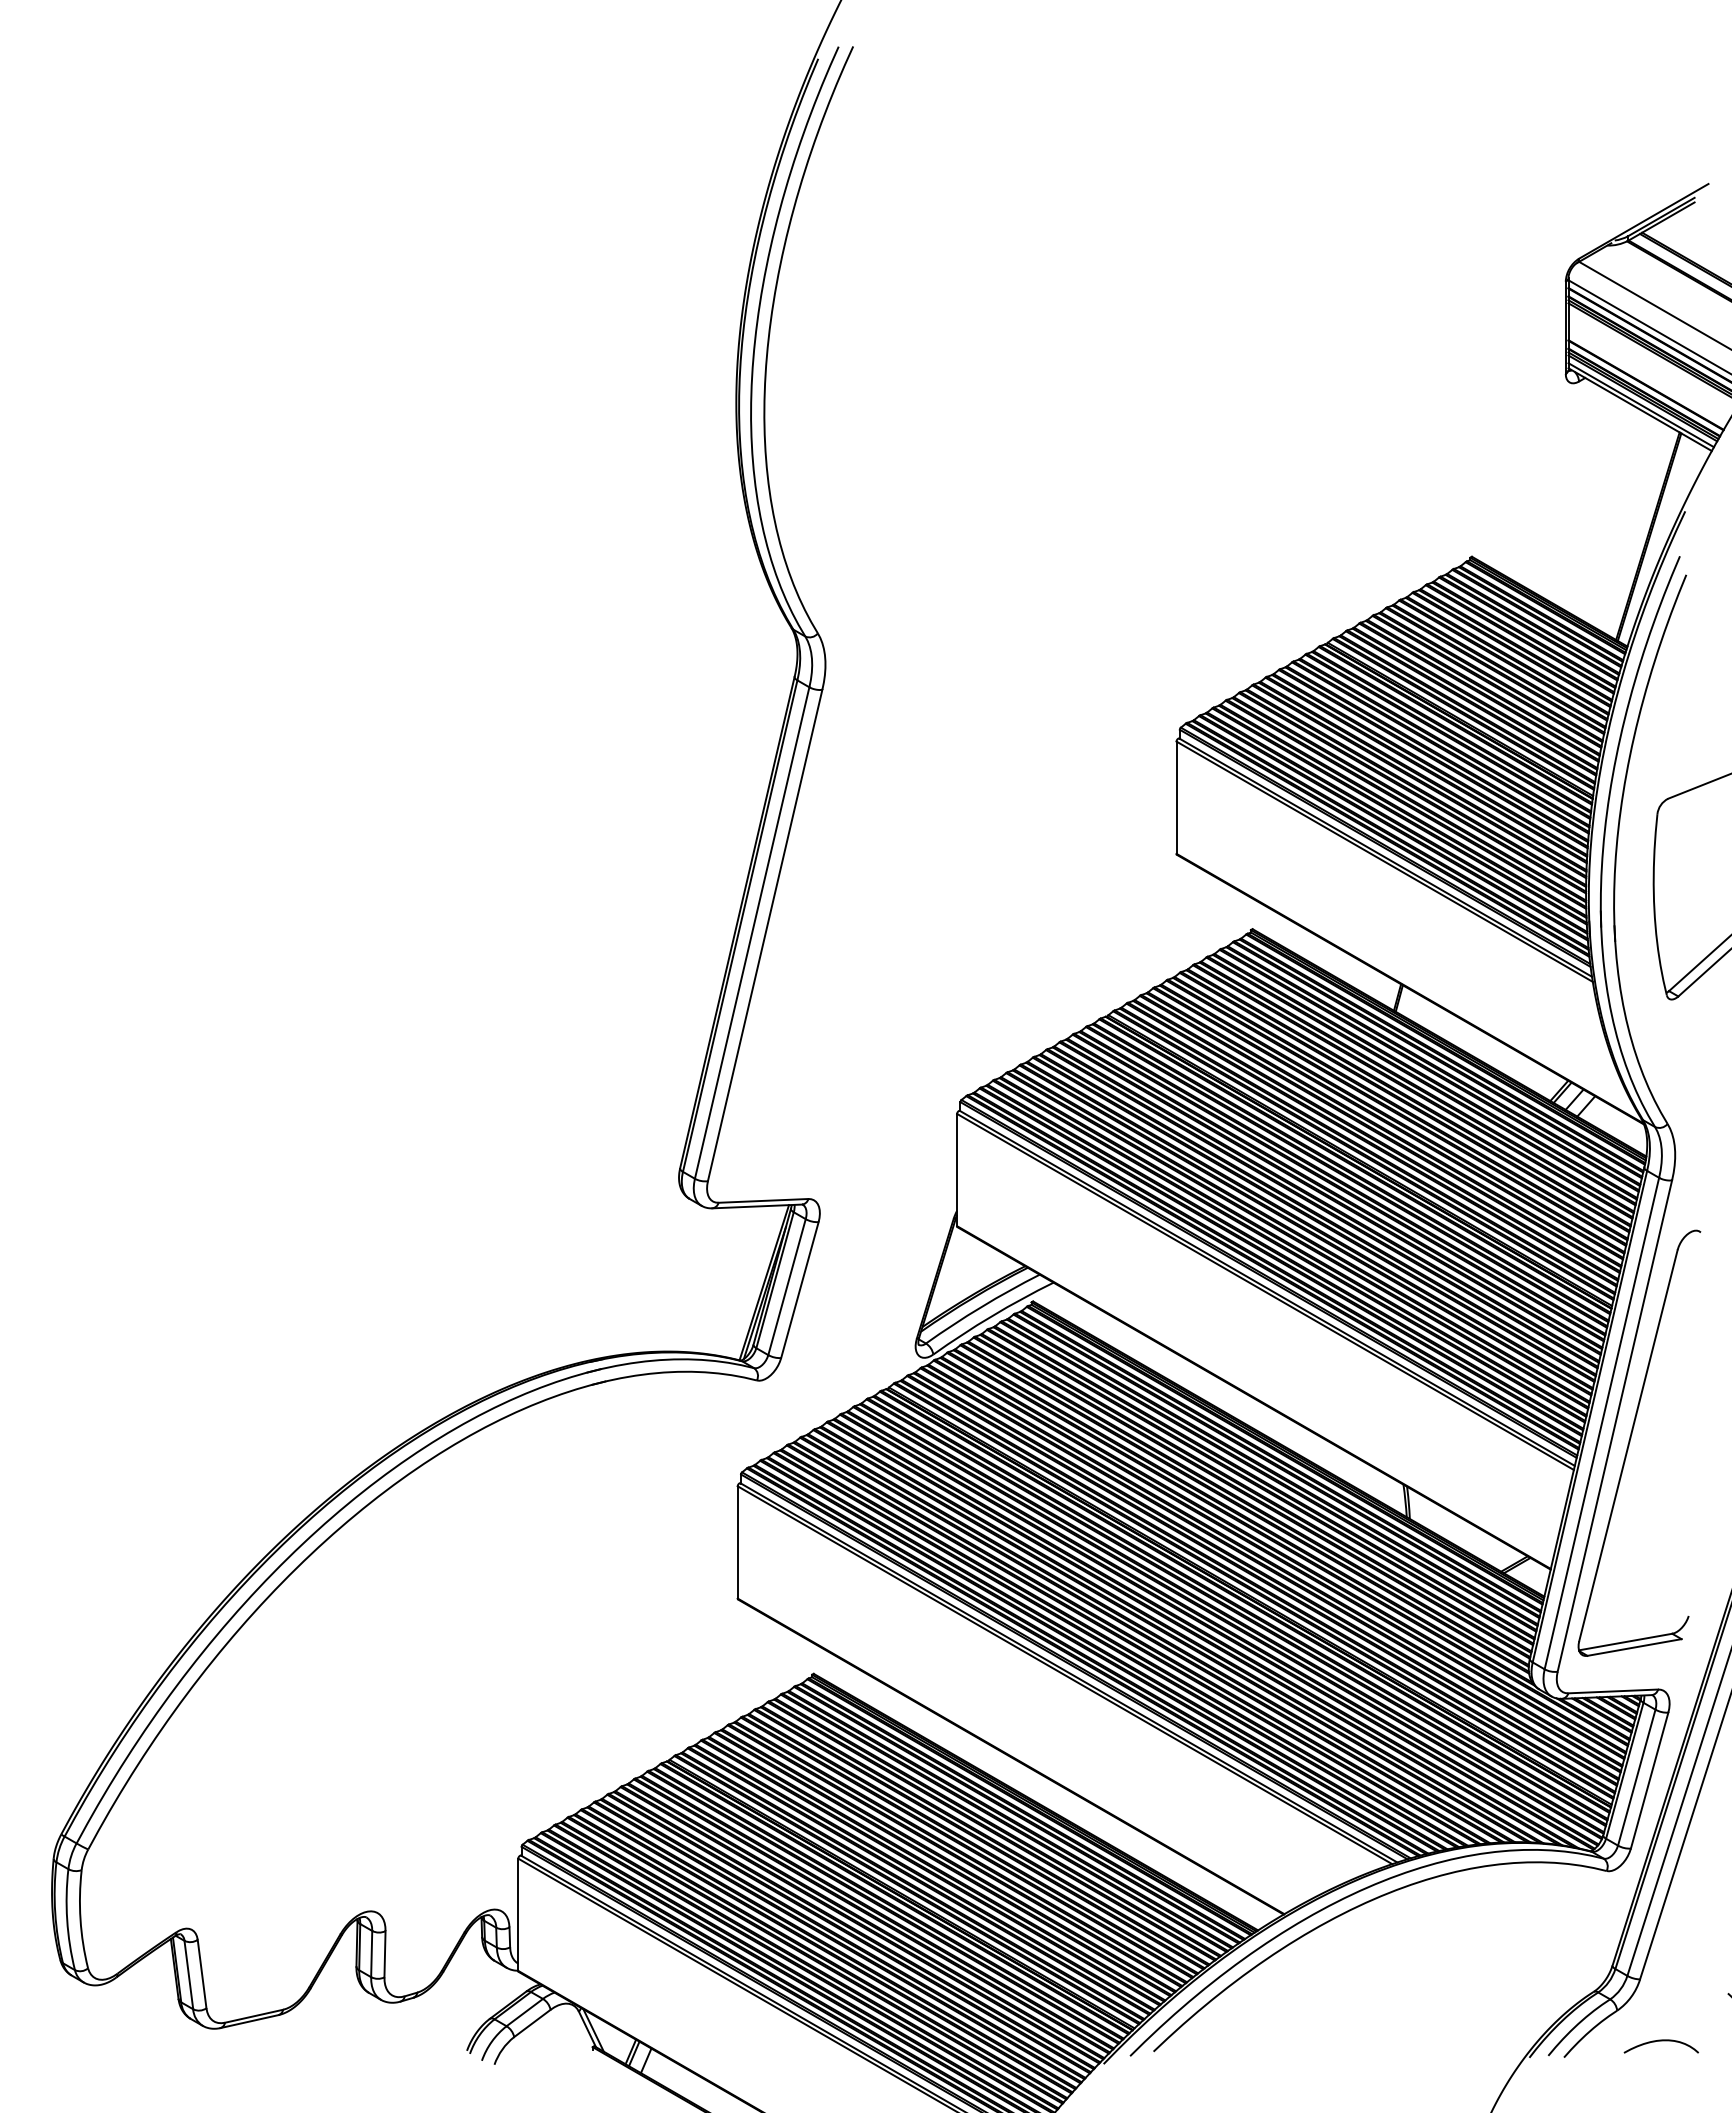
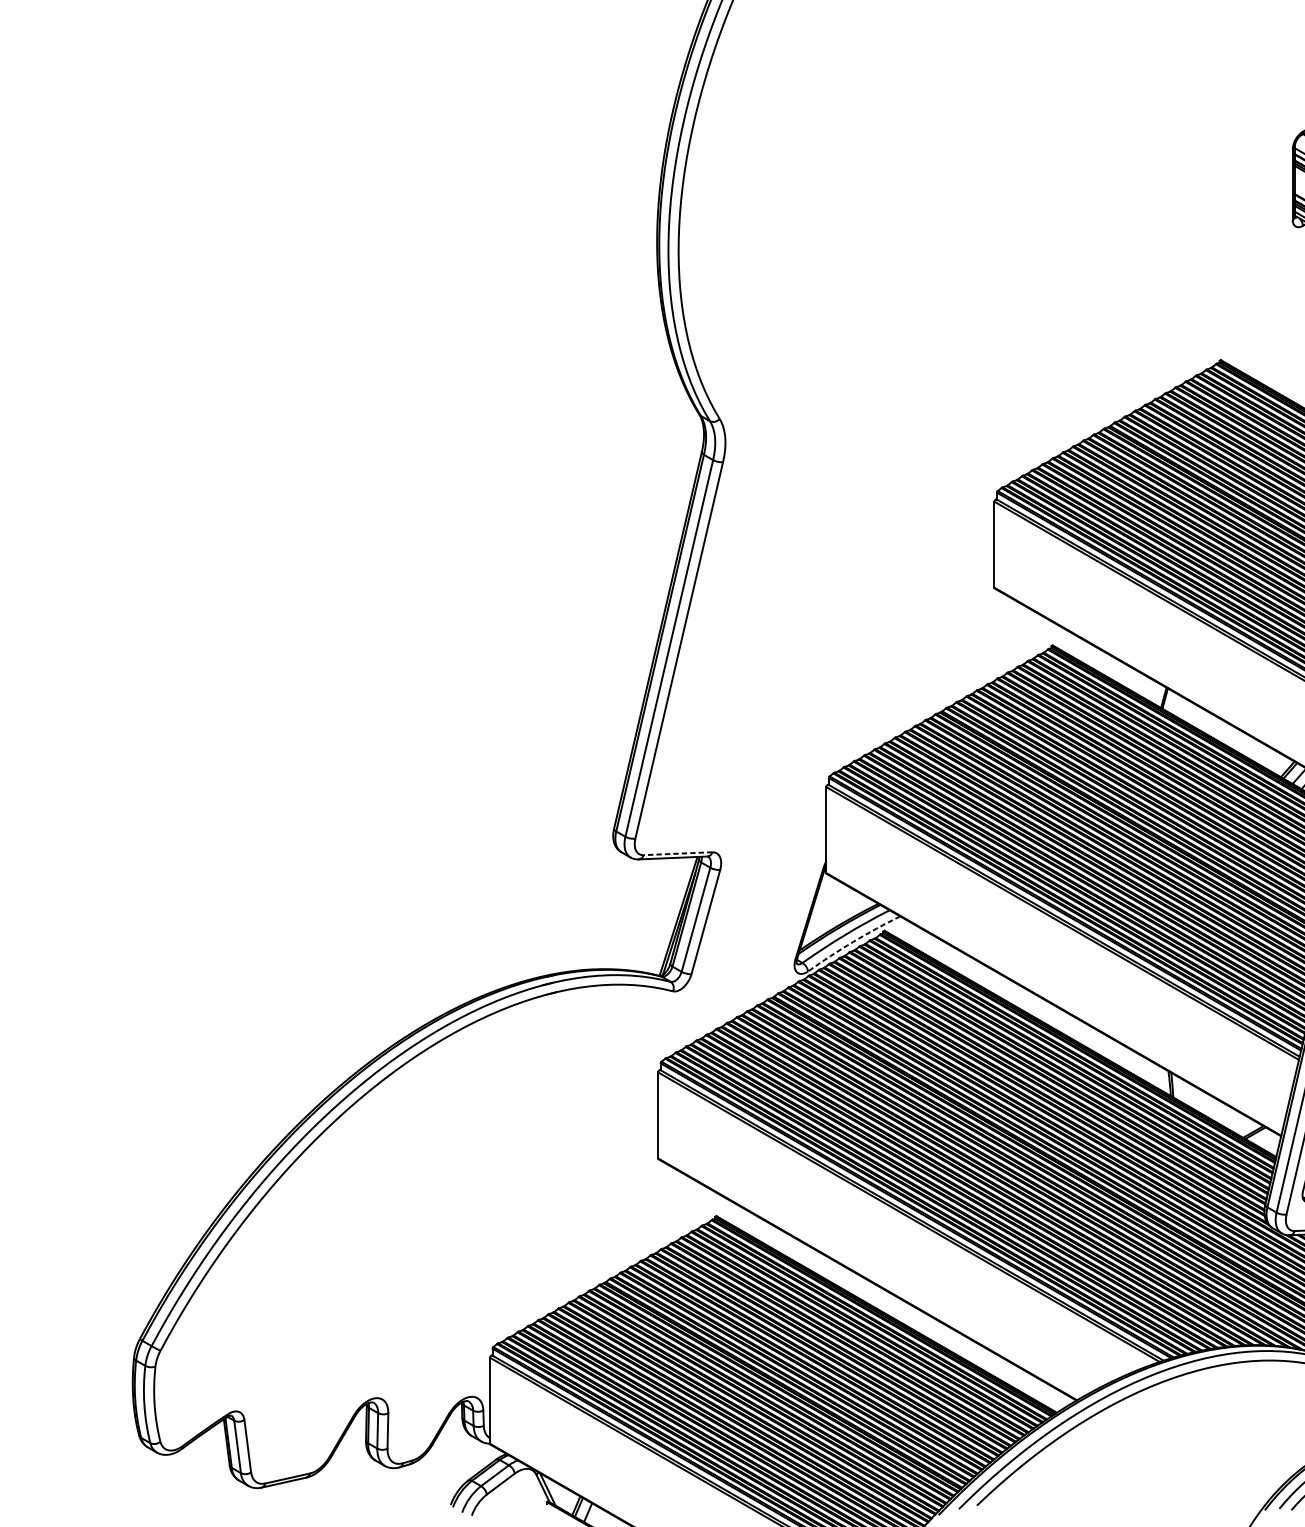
line: (763, 1200) -> (677, 853), solid -> dashed
arc: (992, 1316) -> (853, 942), solid -> dashed

